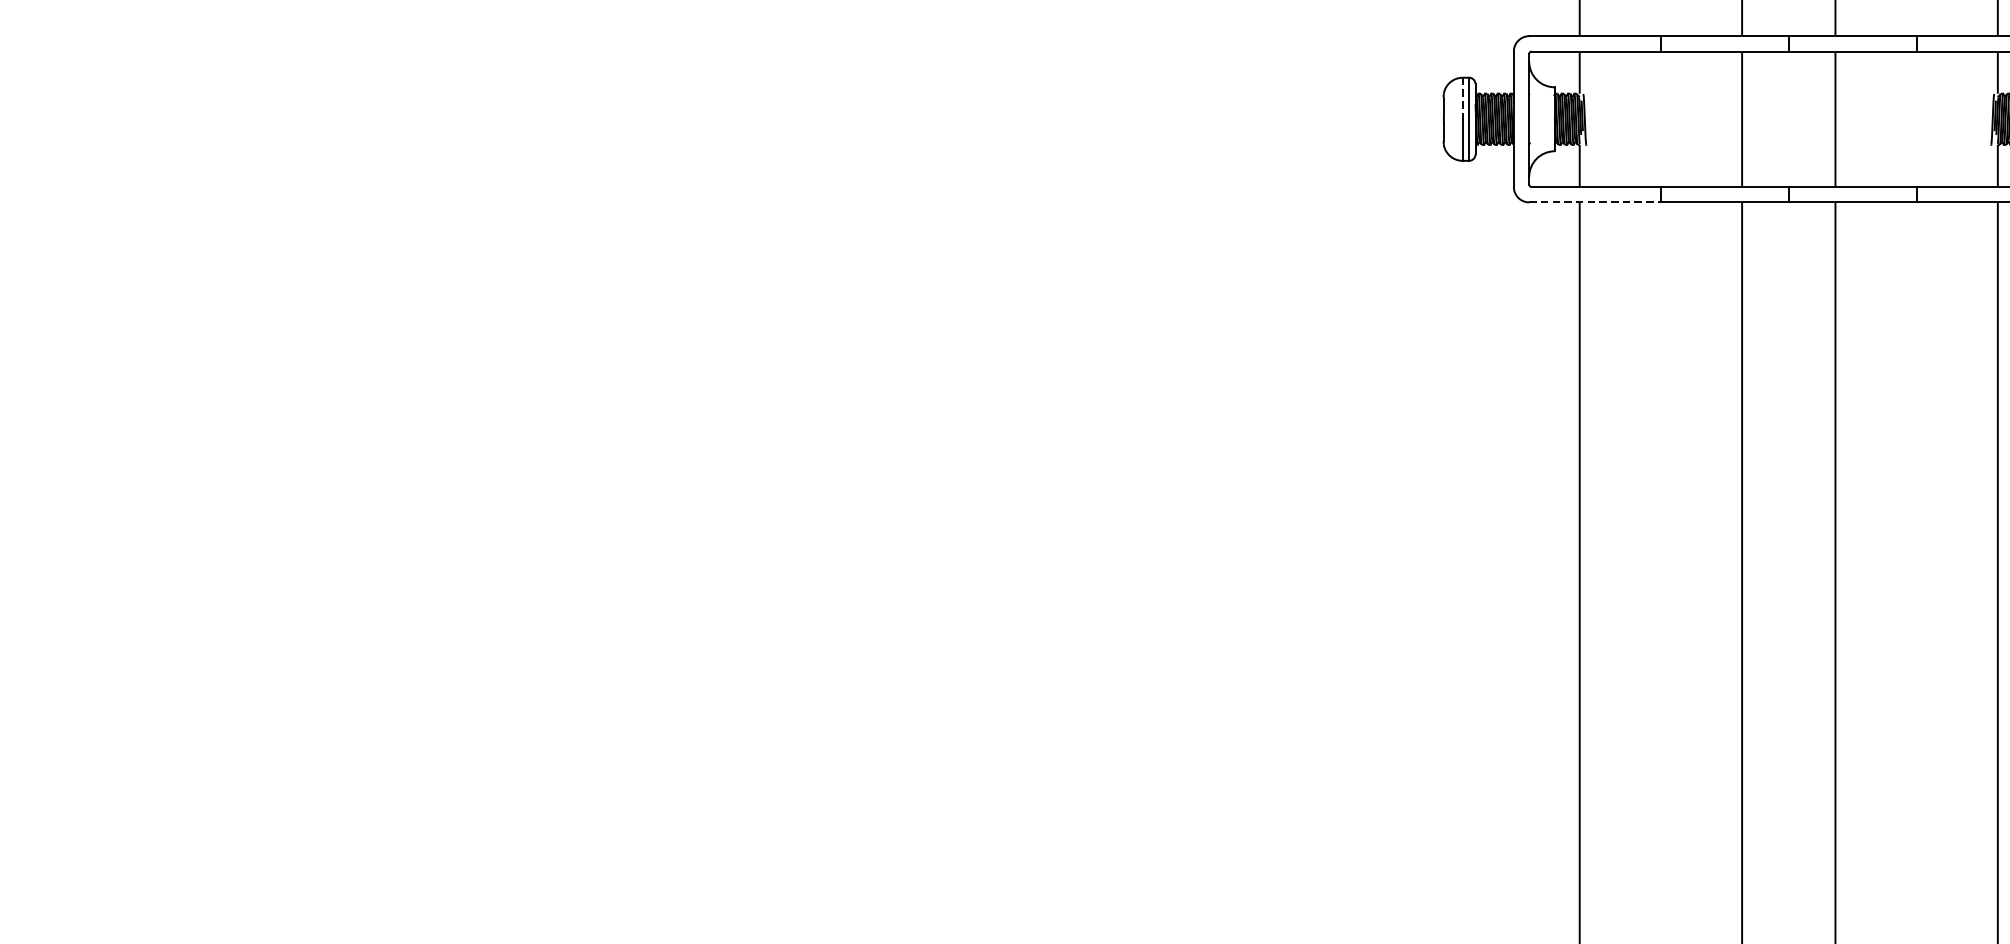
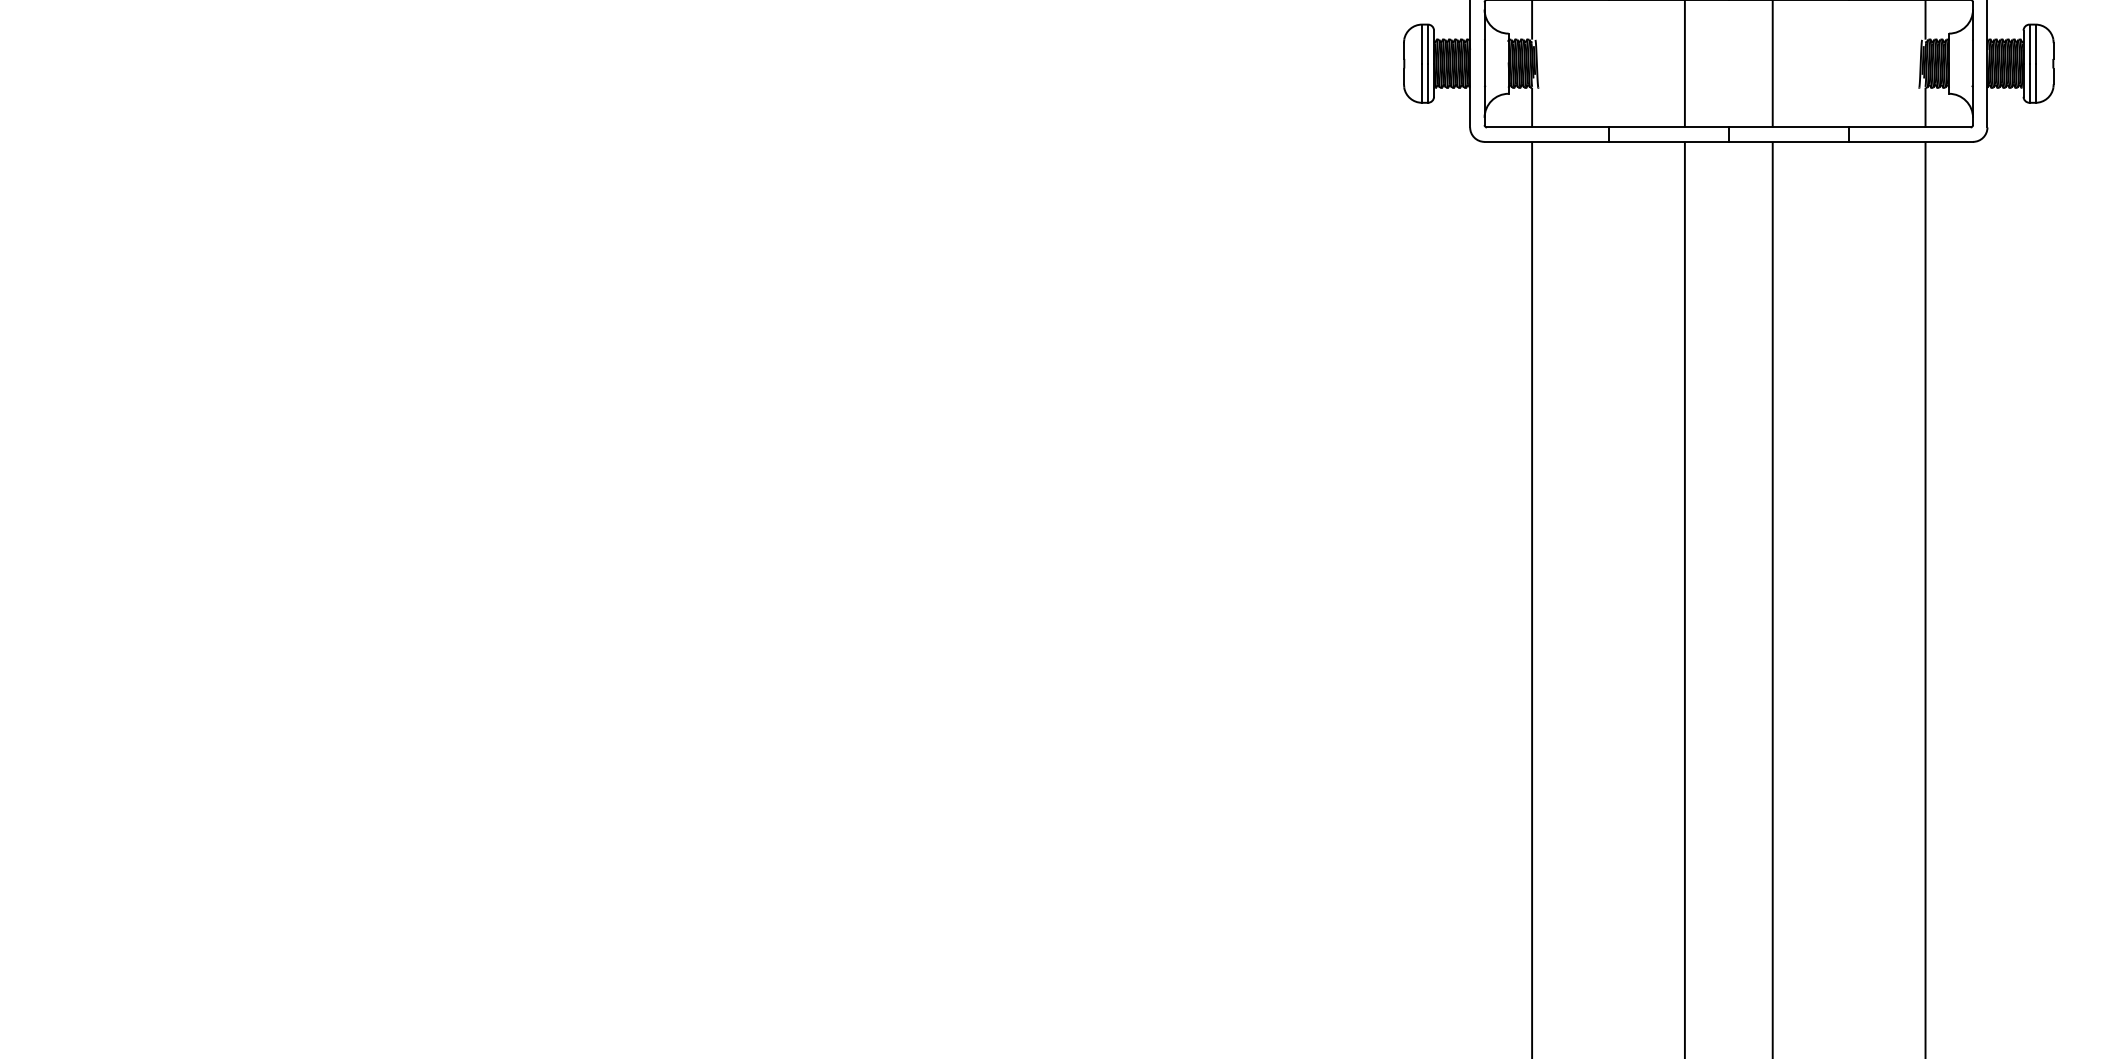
line: (1463, 98) -> (1422, 44), dashed -> solid
line: (1595, 201) -> (1546, 141), dashed -> solid

